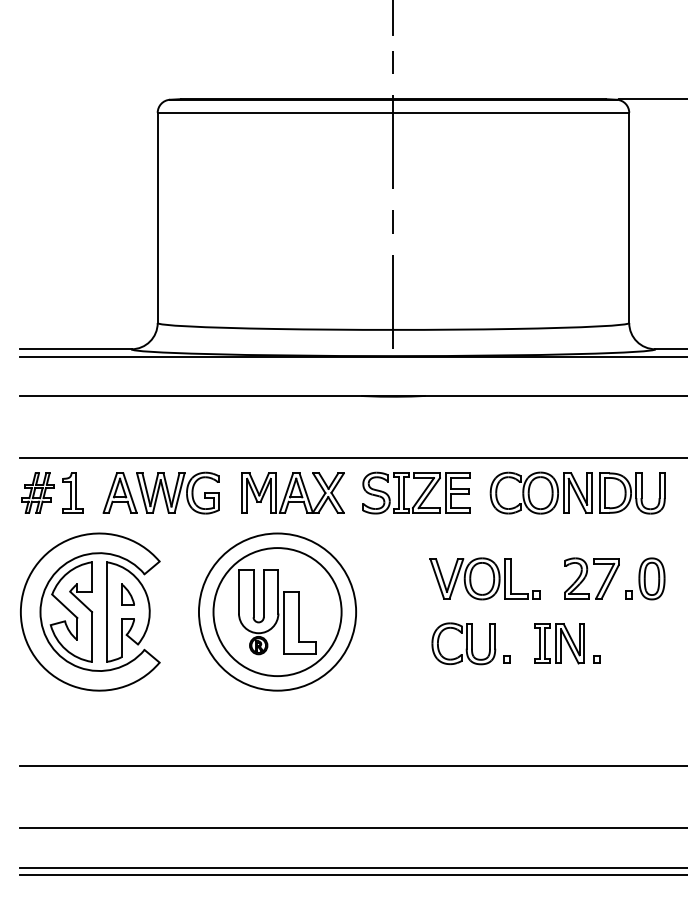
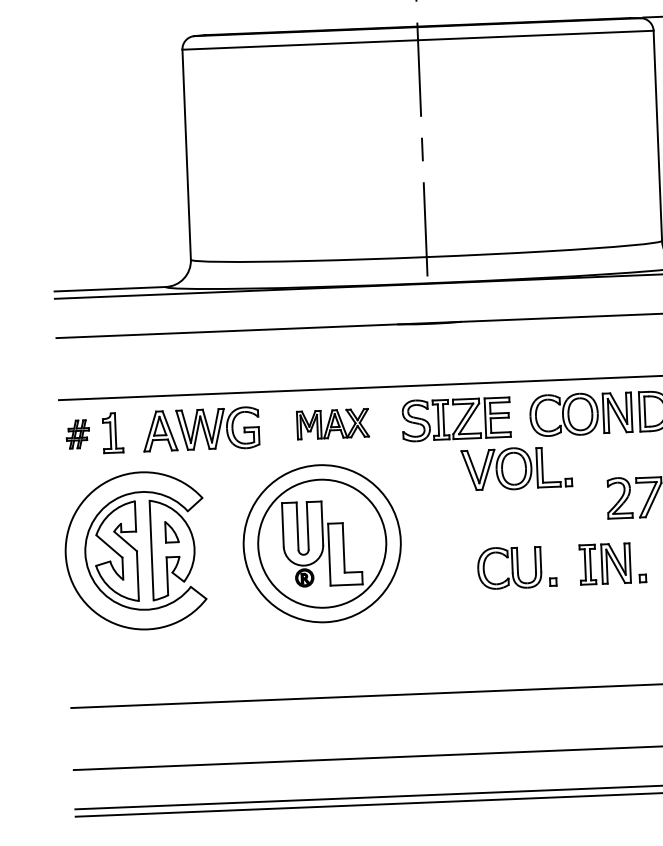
part: (37, 492) -> (77, 433), size x0.7
part: (292, 492) -> (332, 423), size x0.7
part: (484, 578) -> (516, 468), moved

